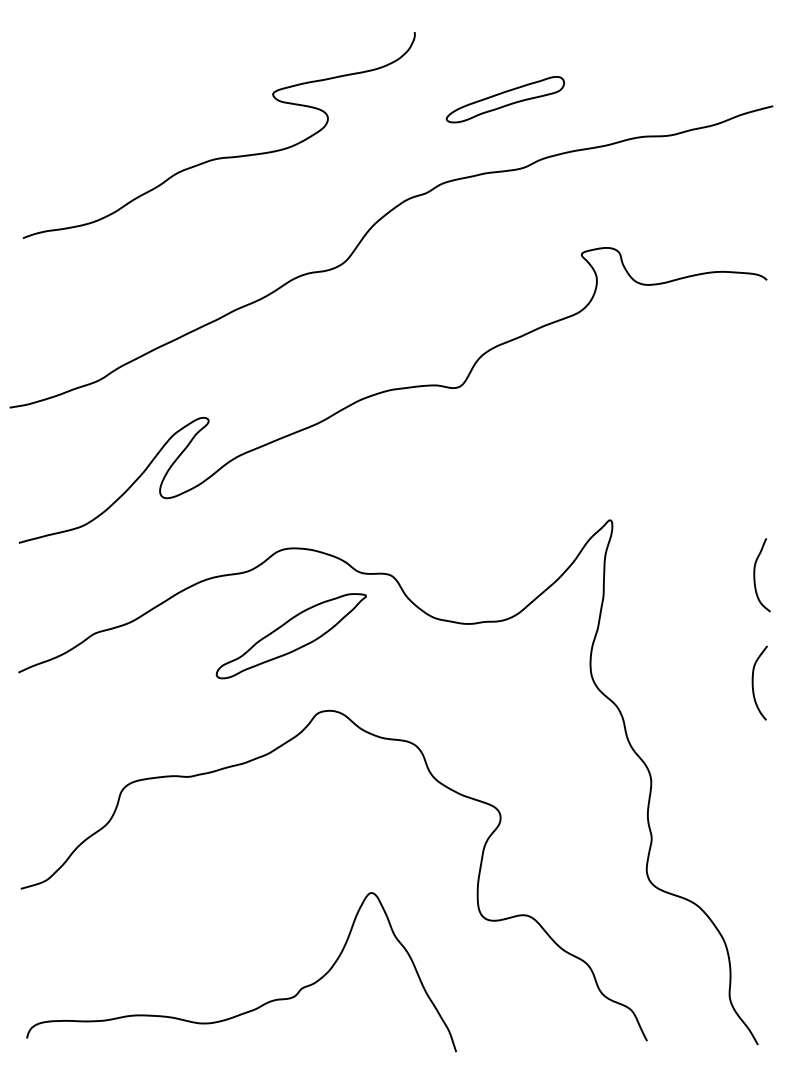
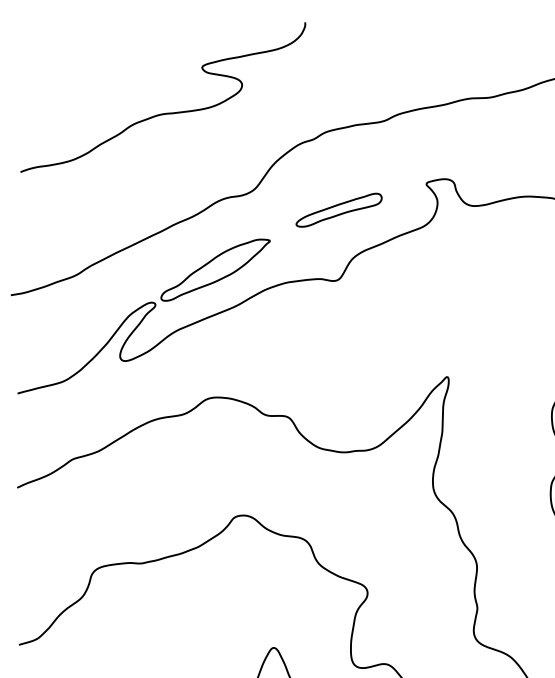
part: (504, 99) -> (338, 210), moved
part: (290, 636) -> (214, 270), moved

